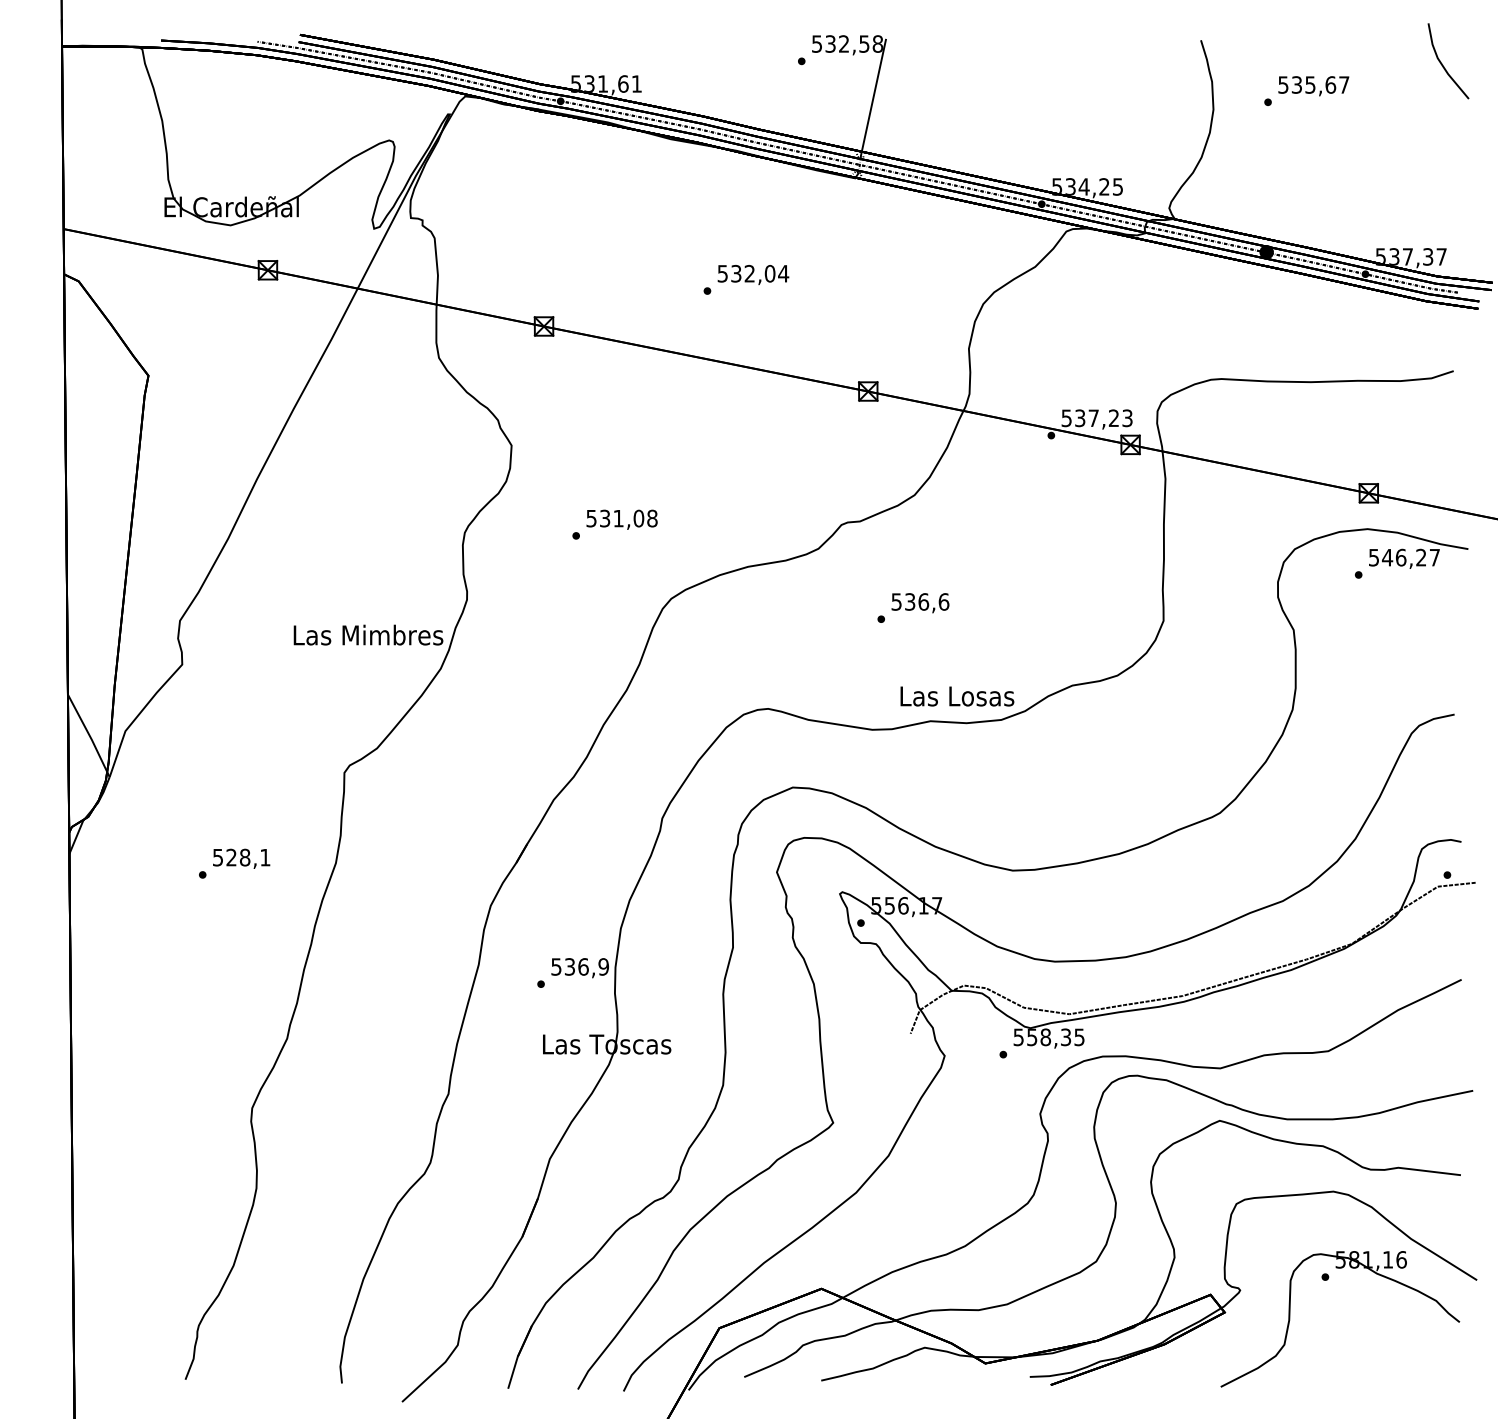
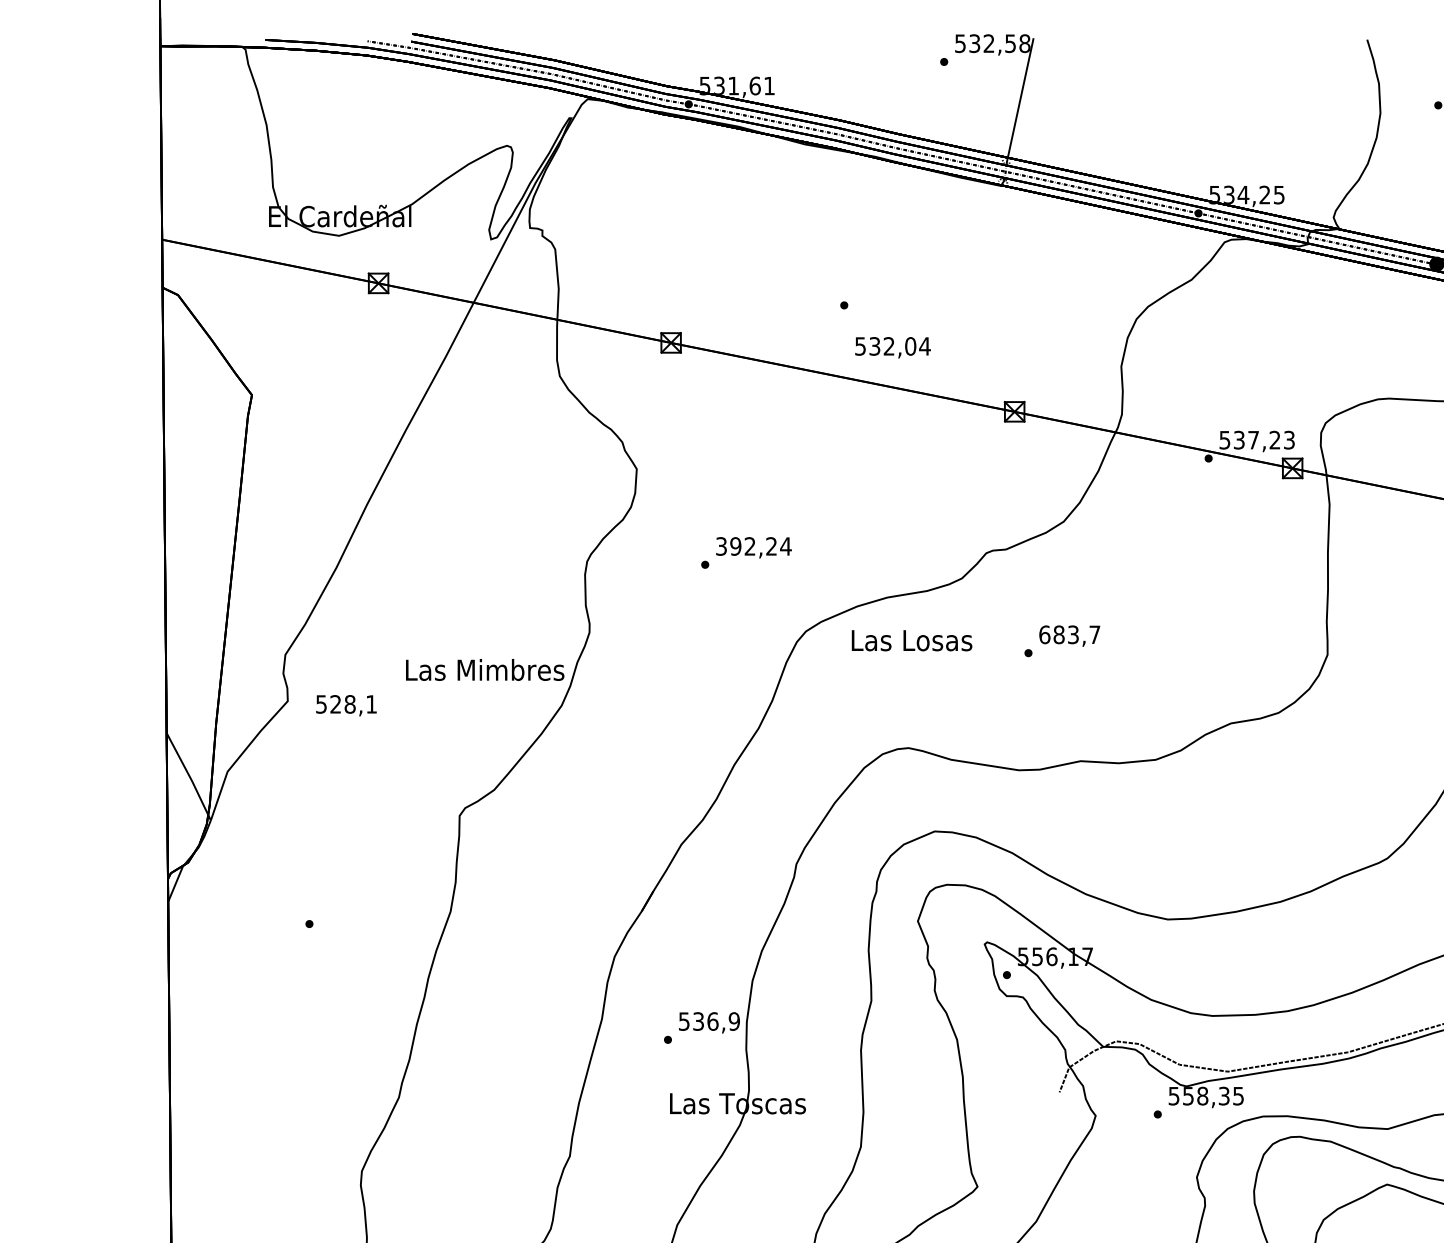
text: (753, 274) -> (893, 347), moved
text: (622, 518) -> (754, 546), 531,08 -> 392,24
text: (920, 601) -> (1070, 634), 536,6 -> 683,7
text: (957, 696) -> (912, 640), moved
text: (241, 858) -> (346, 705), moved

